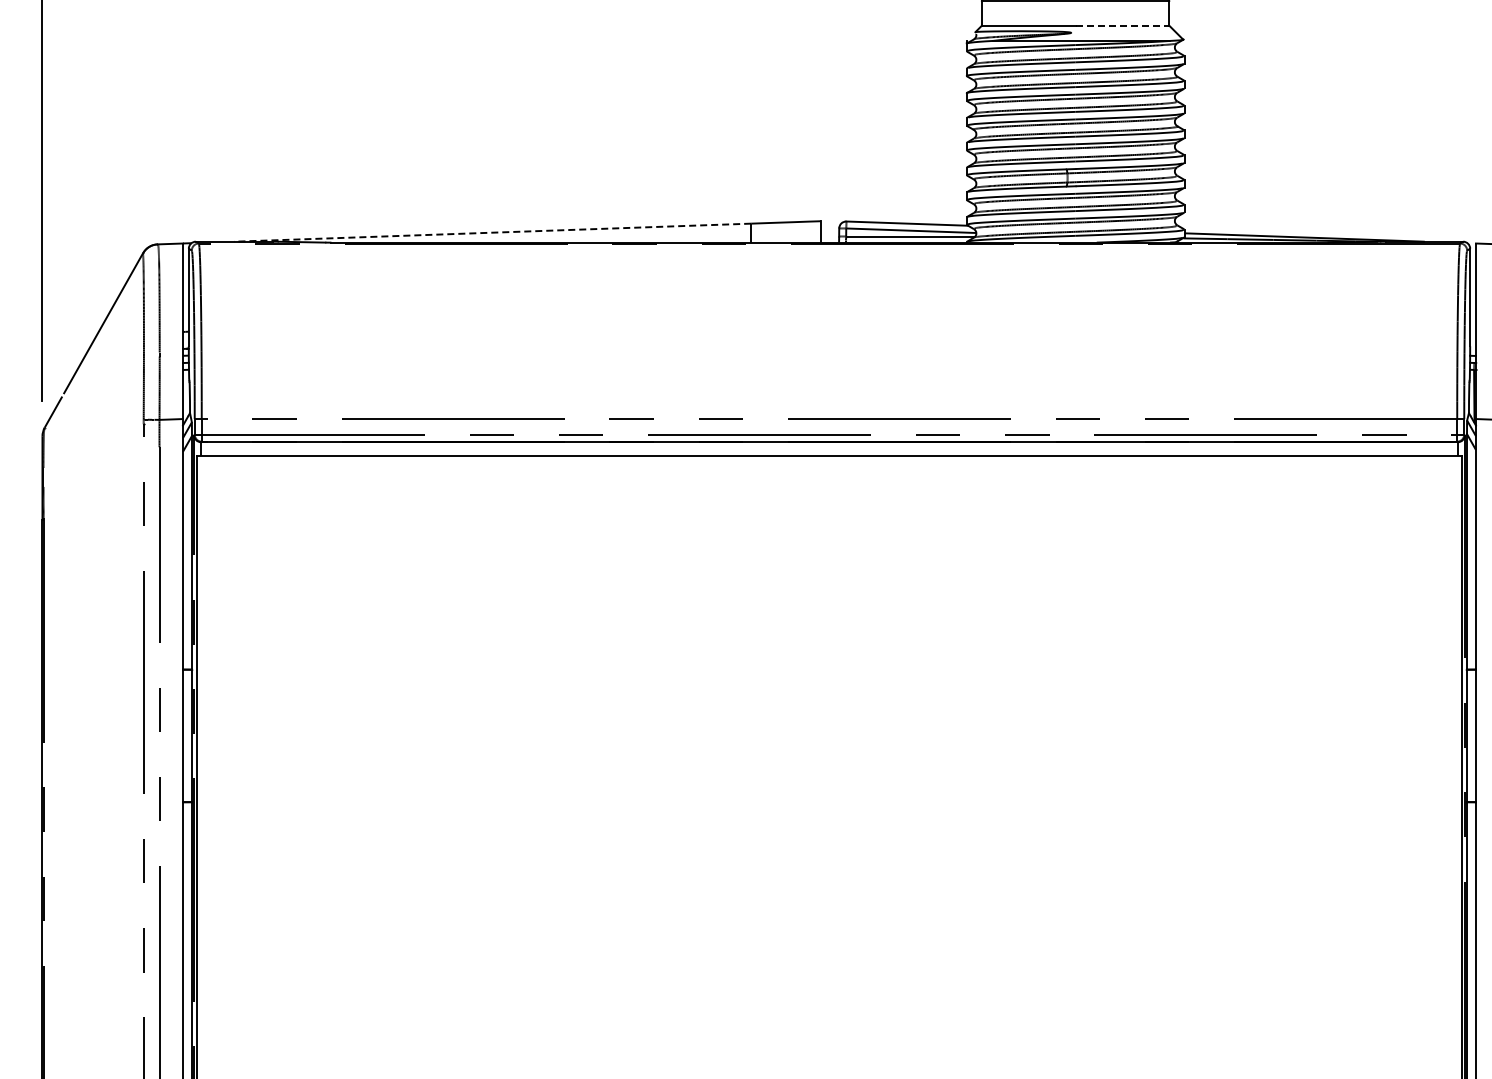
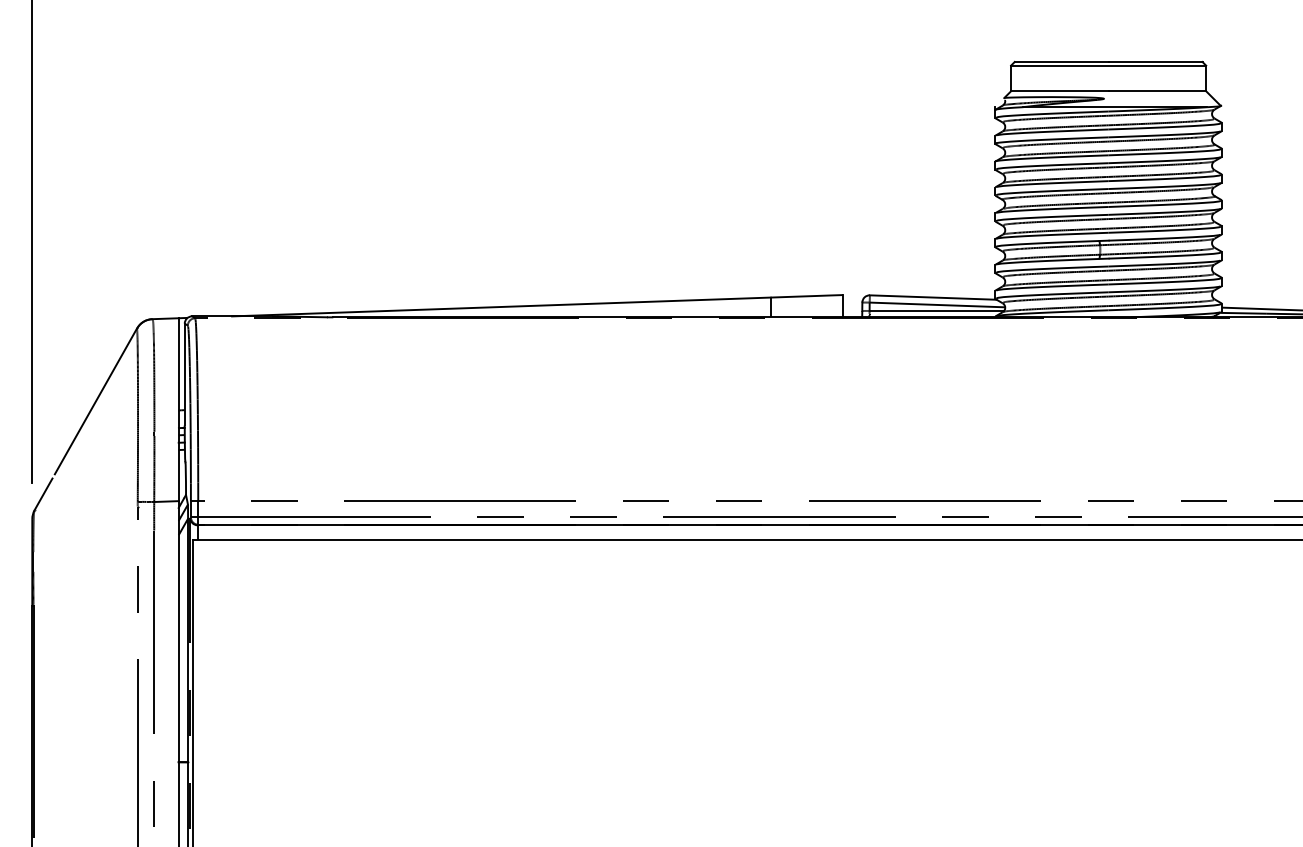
line: (1122, 25) -> (1157, 91), dashed -> solid
line: (492, 232) -> (501, 306), dashed -> solid

